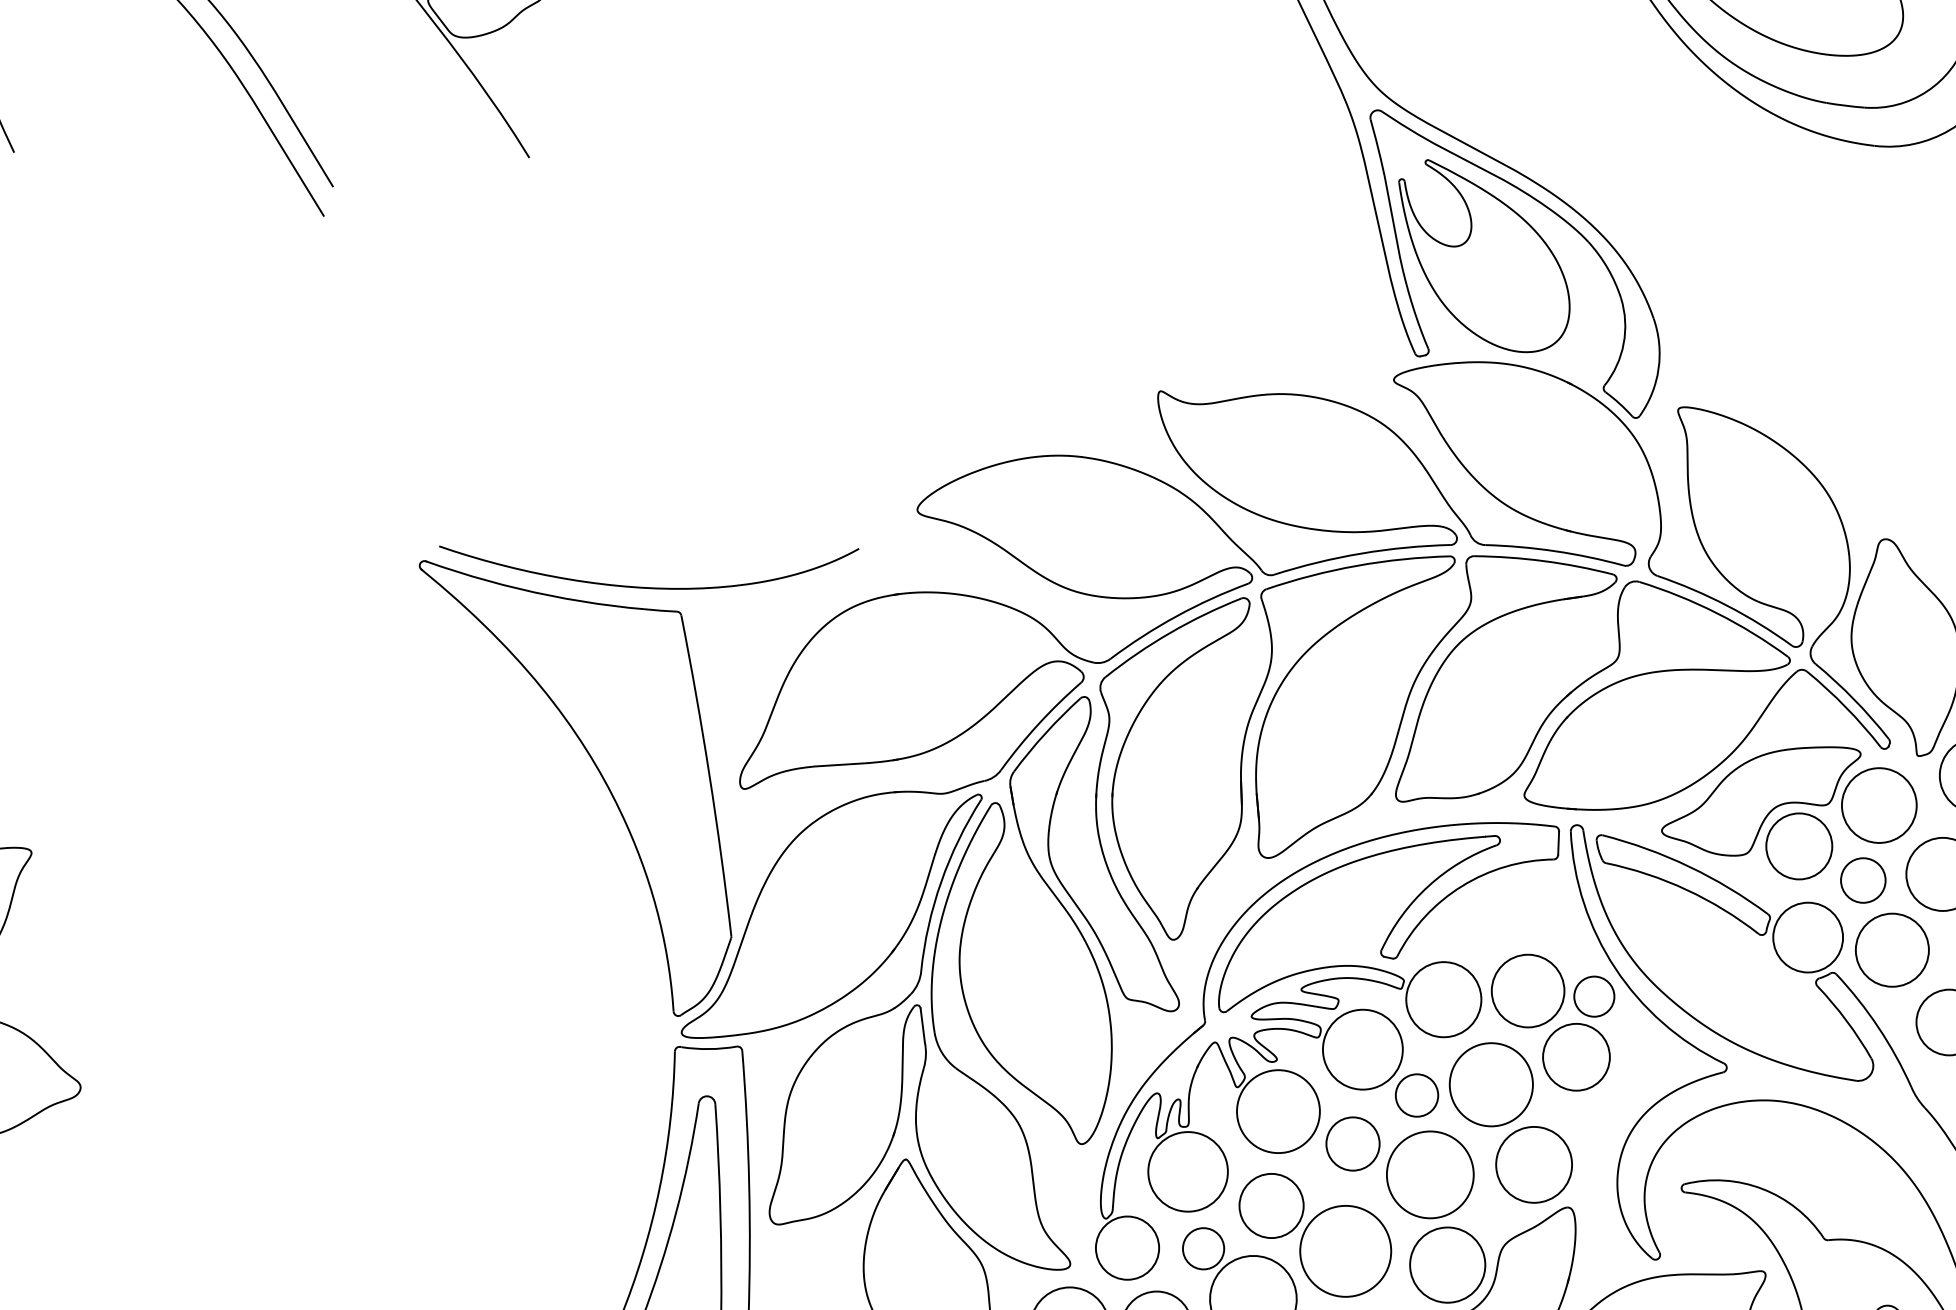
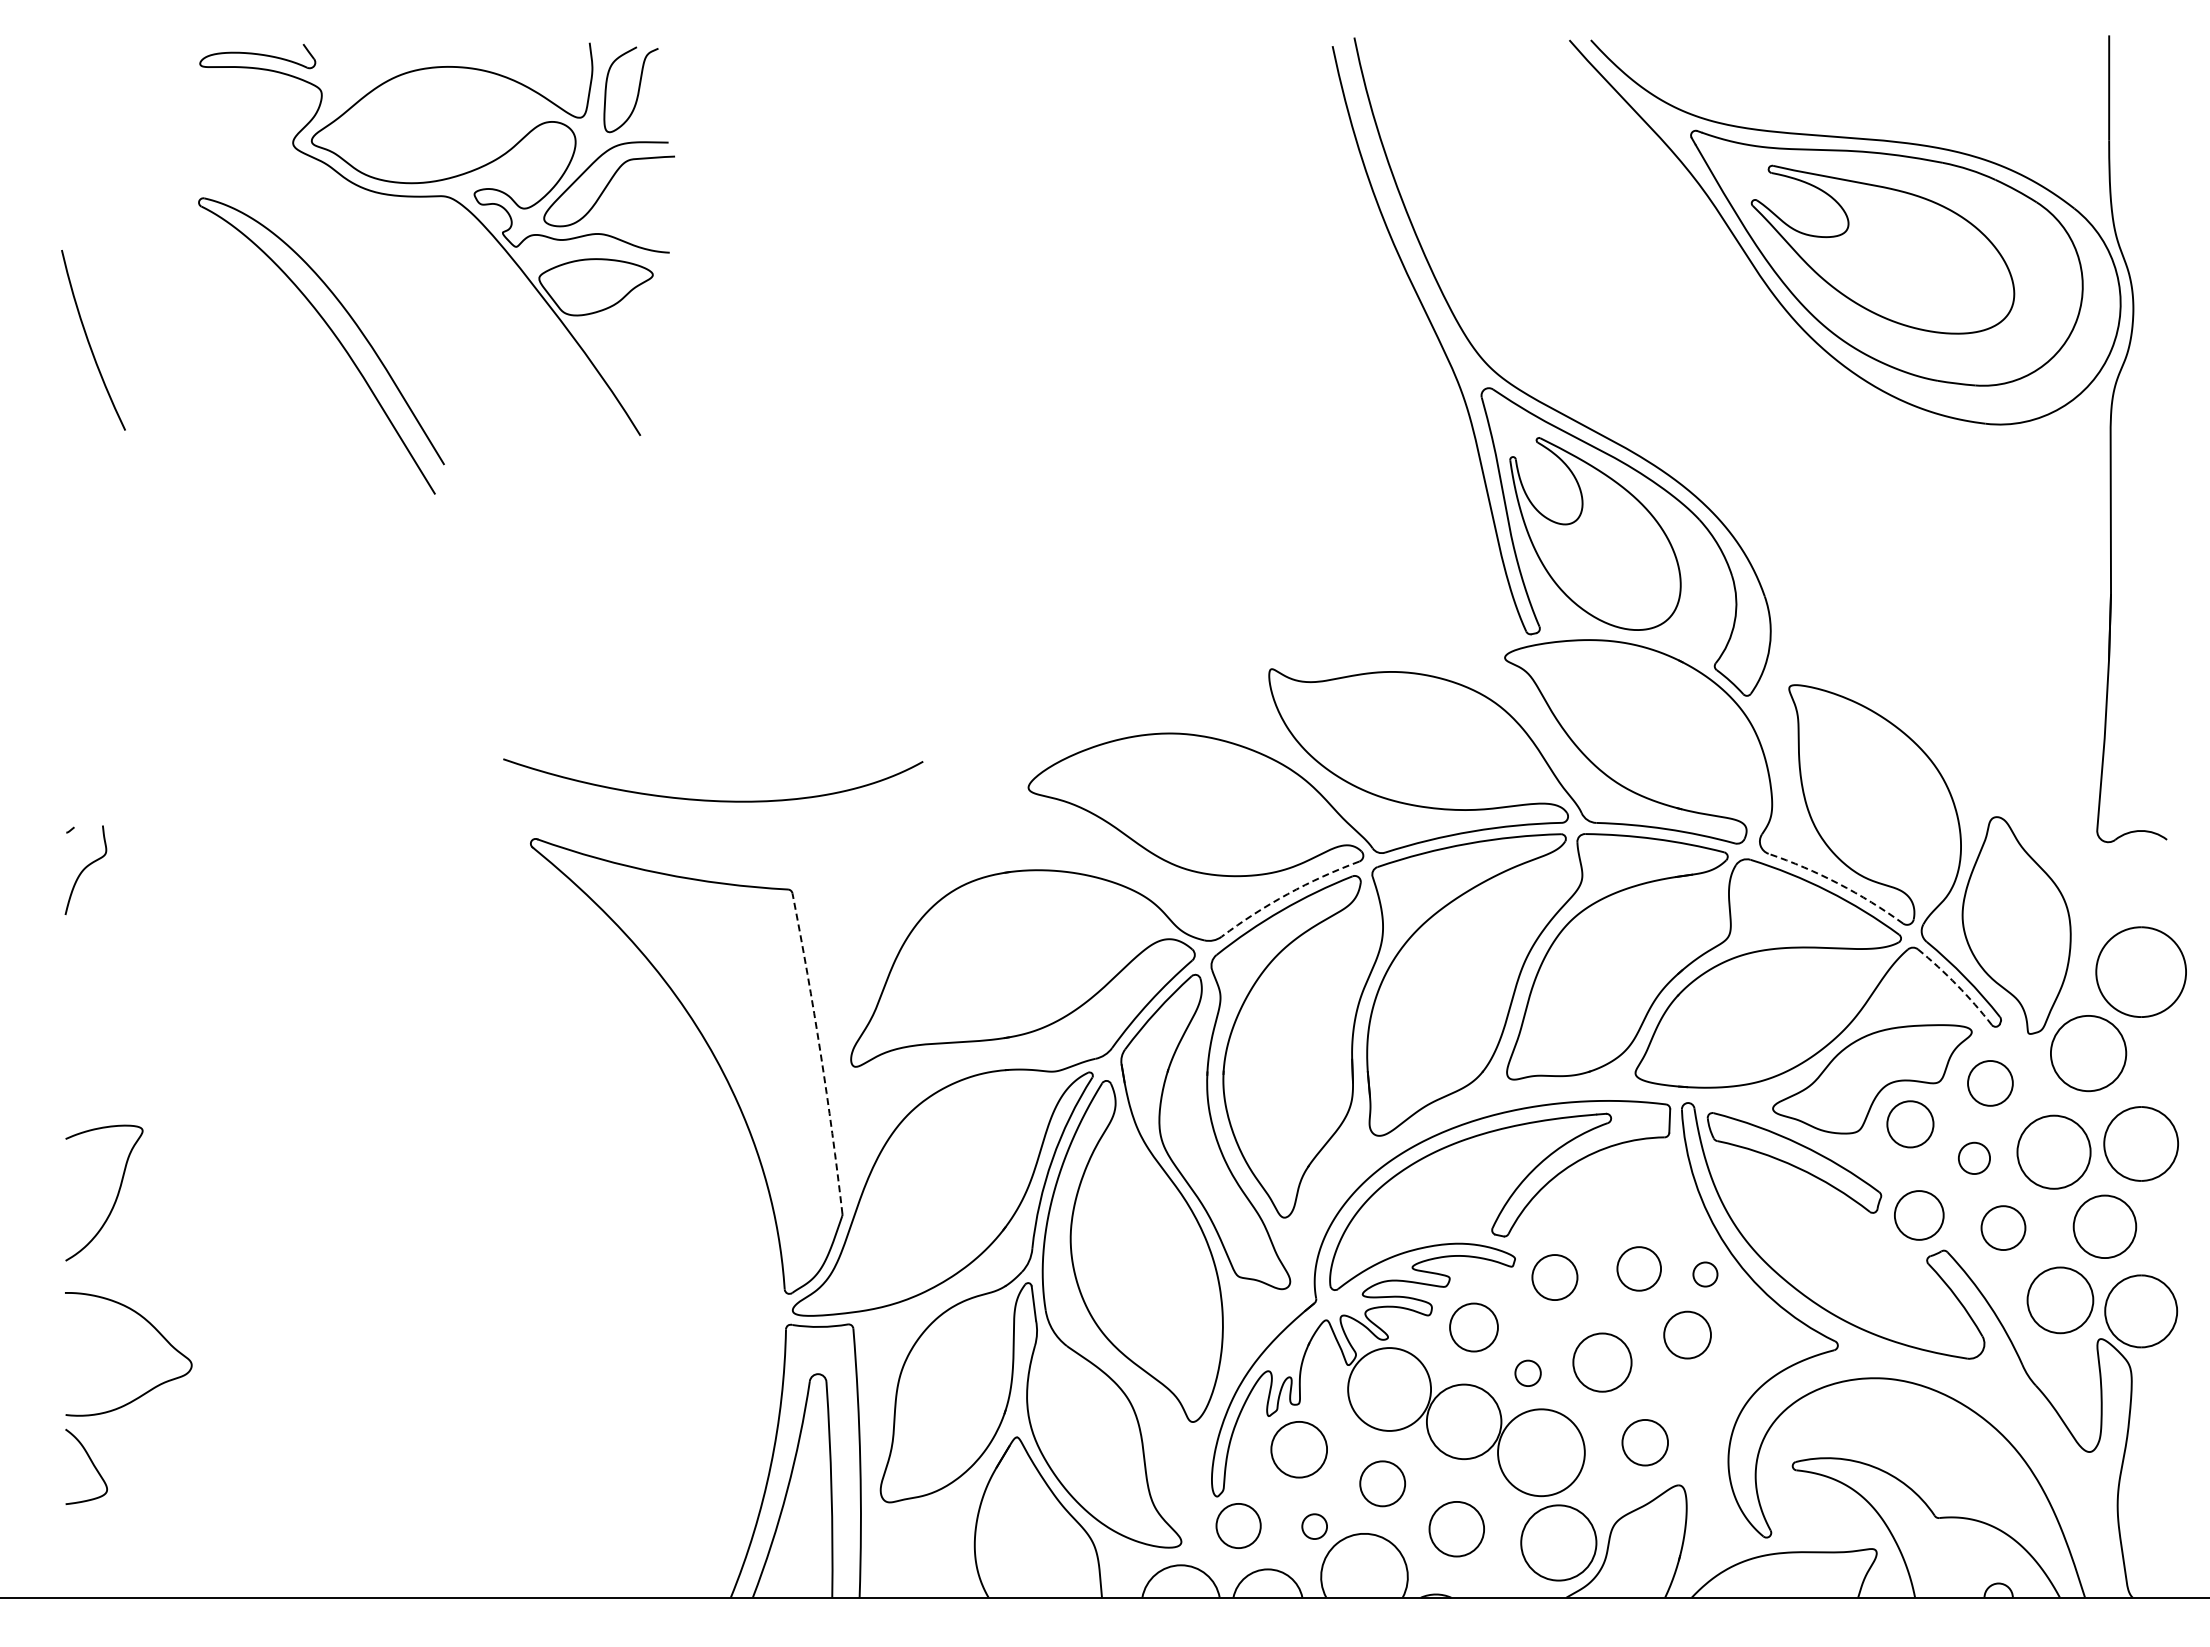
curve: (646, 586) -> (710, 799), moved
arc: (1727, 605) -> (1838, 883), solid -> dashed
arc: (1176, 616) -> (1287, 894), solid -> dashed
arc: (1846, 707) -> (1957, 985), solid -> dashed
arc: (709, 775) -> (820, 1053), solid -> dashed
circle: (1879, 805) -> (1990, 1083), size x0.6
circle: (1799, 846) -> (1910, 1124), size x0.7
circle: (1863, 880) -> (1974, 1158), size x0.7
circle: (1808, 937) -> (1919, 1215), size x0.7
circle: (1892, 949) -> (2003, 1227), size x0.6
circle: (1527, 990) -> (1638, 1268), size x0.6
circle: (1594, 996) -> (1705, 1274), size x0.6
circle: (1443, 999) -> (1554, 1277), size x0.6
circle: (1362, 1049) -> (1473, 1327), size x0.6
circle: (1576, 1056) -> (1687, 1334), size x0.7
circle: (1491, 1084) -> (1602, 1362), size x0.7
circle: (1416, 1095) -> (1527, 1373), size x0.6
circle: (1352, 1143) -> (1463, 1421), size x1.4
circle: (1534, 1164) -> (1645, 1442), size x0.6
circle: (1188, 1171) -> (1299, 1449), size x0.7
circle: (1271, 1205) -> (1382, 1483), size x0.7
circle: (1127, 1247) -> (1238, 1525), size x0.7
circle: (1203, 1248) -> (1314, 1526), size x0.6
circle: (1345, 1250) -> (1456, 1528), size x0.6

